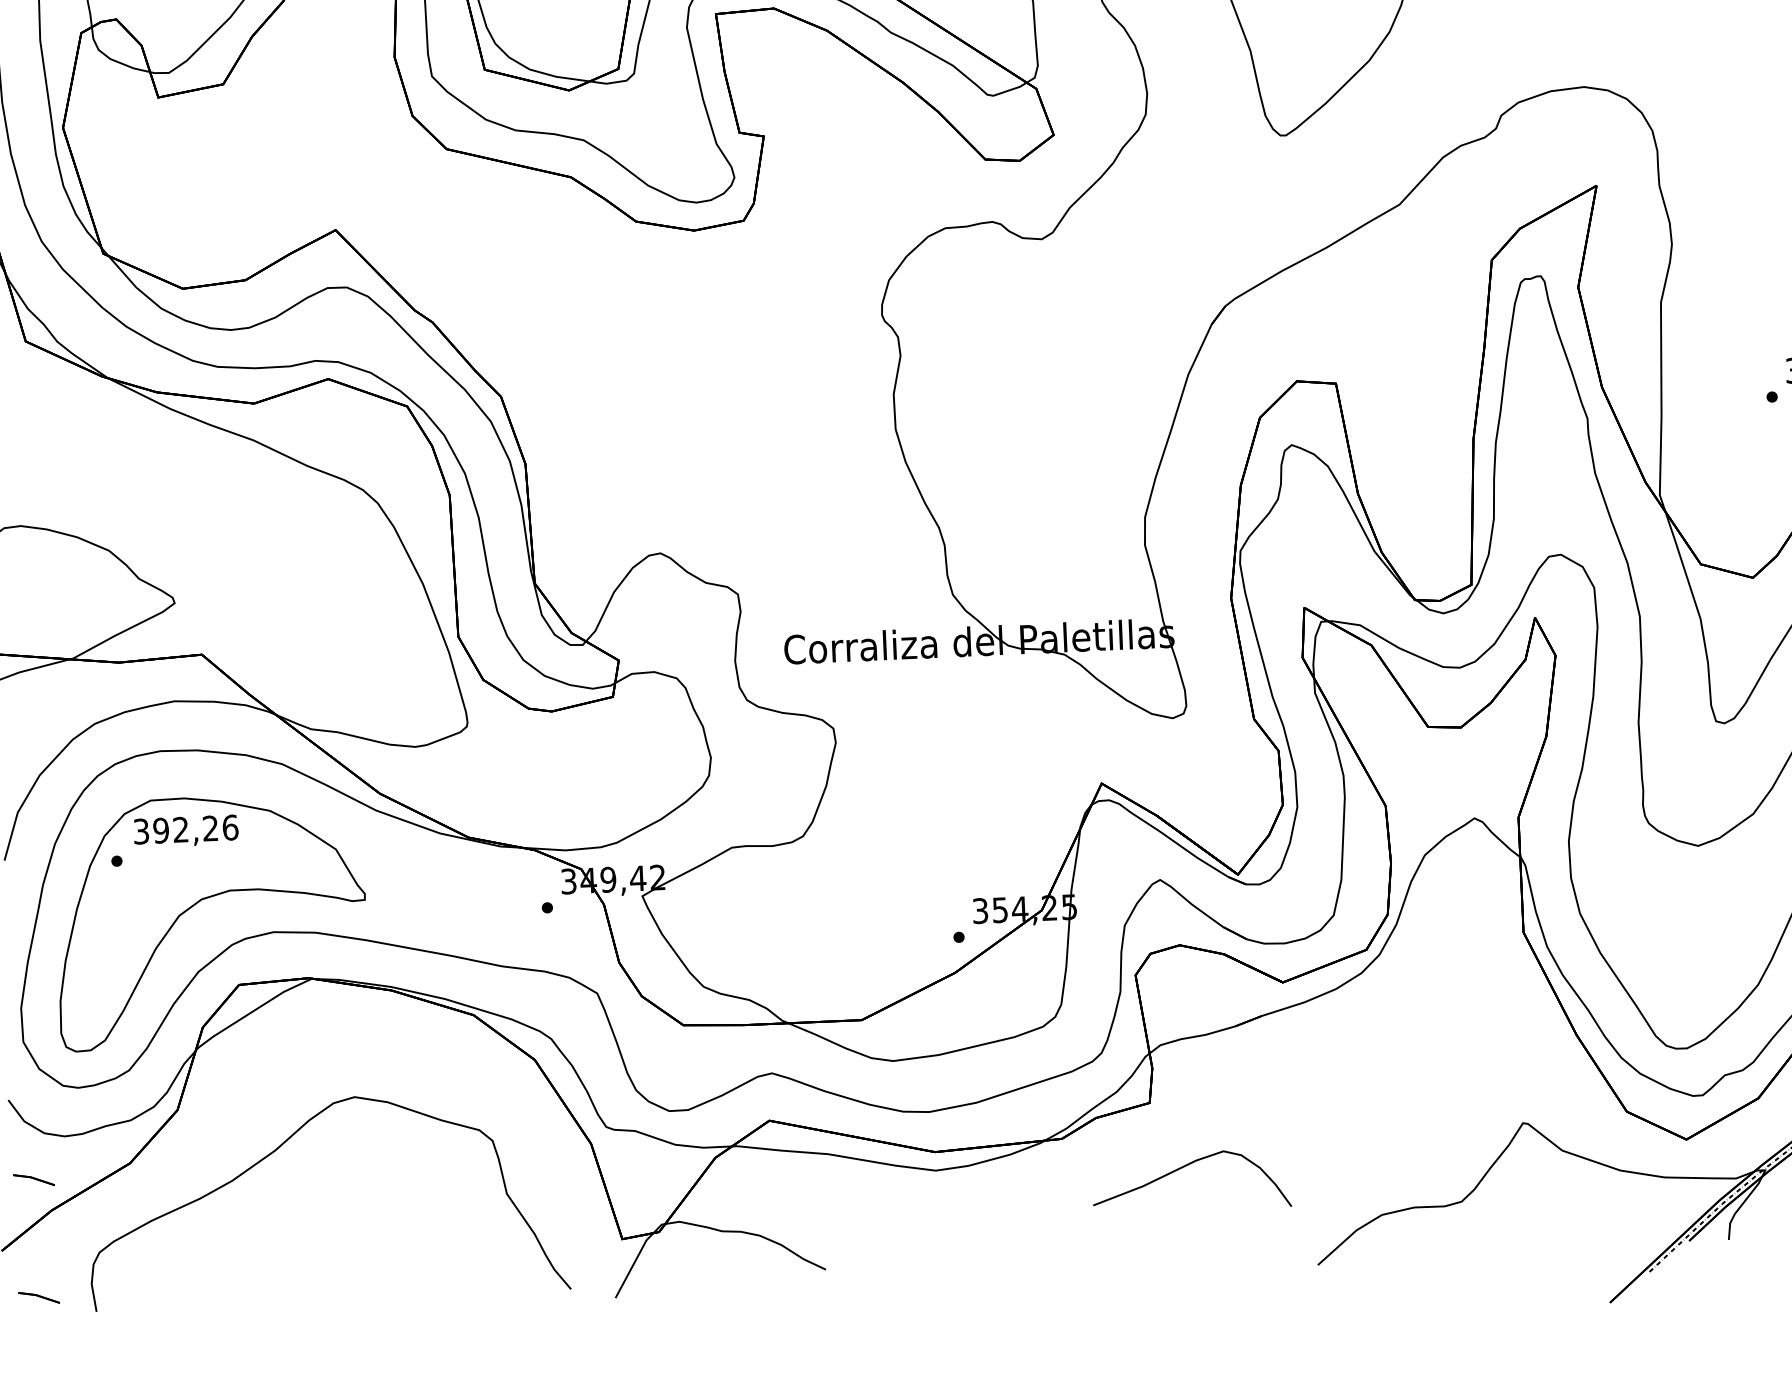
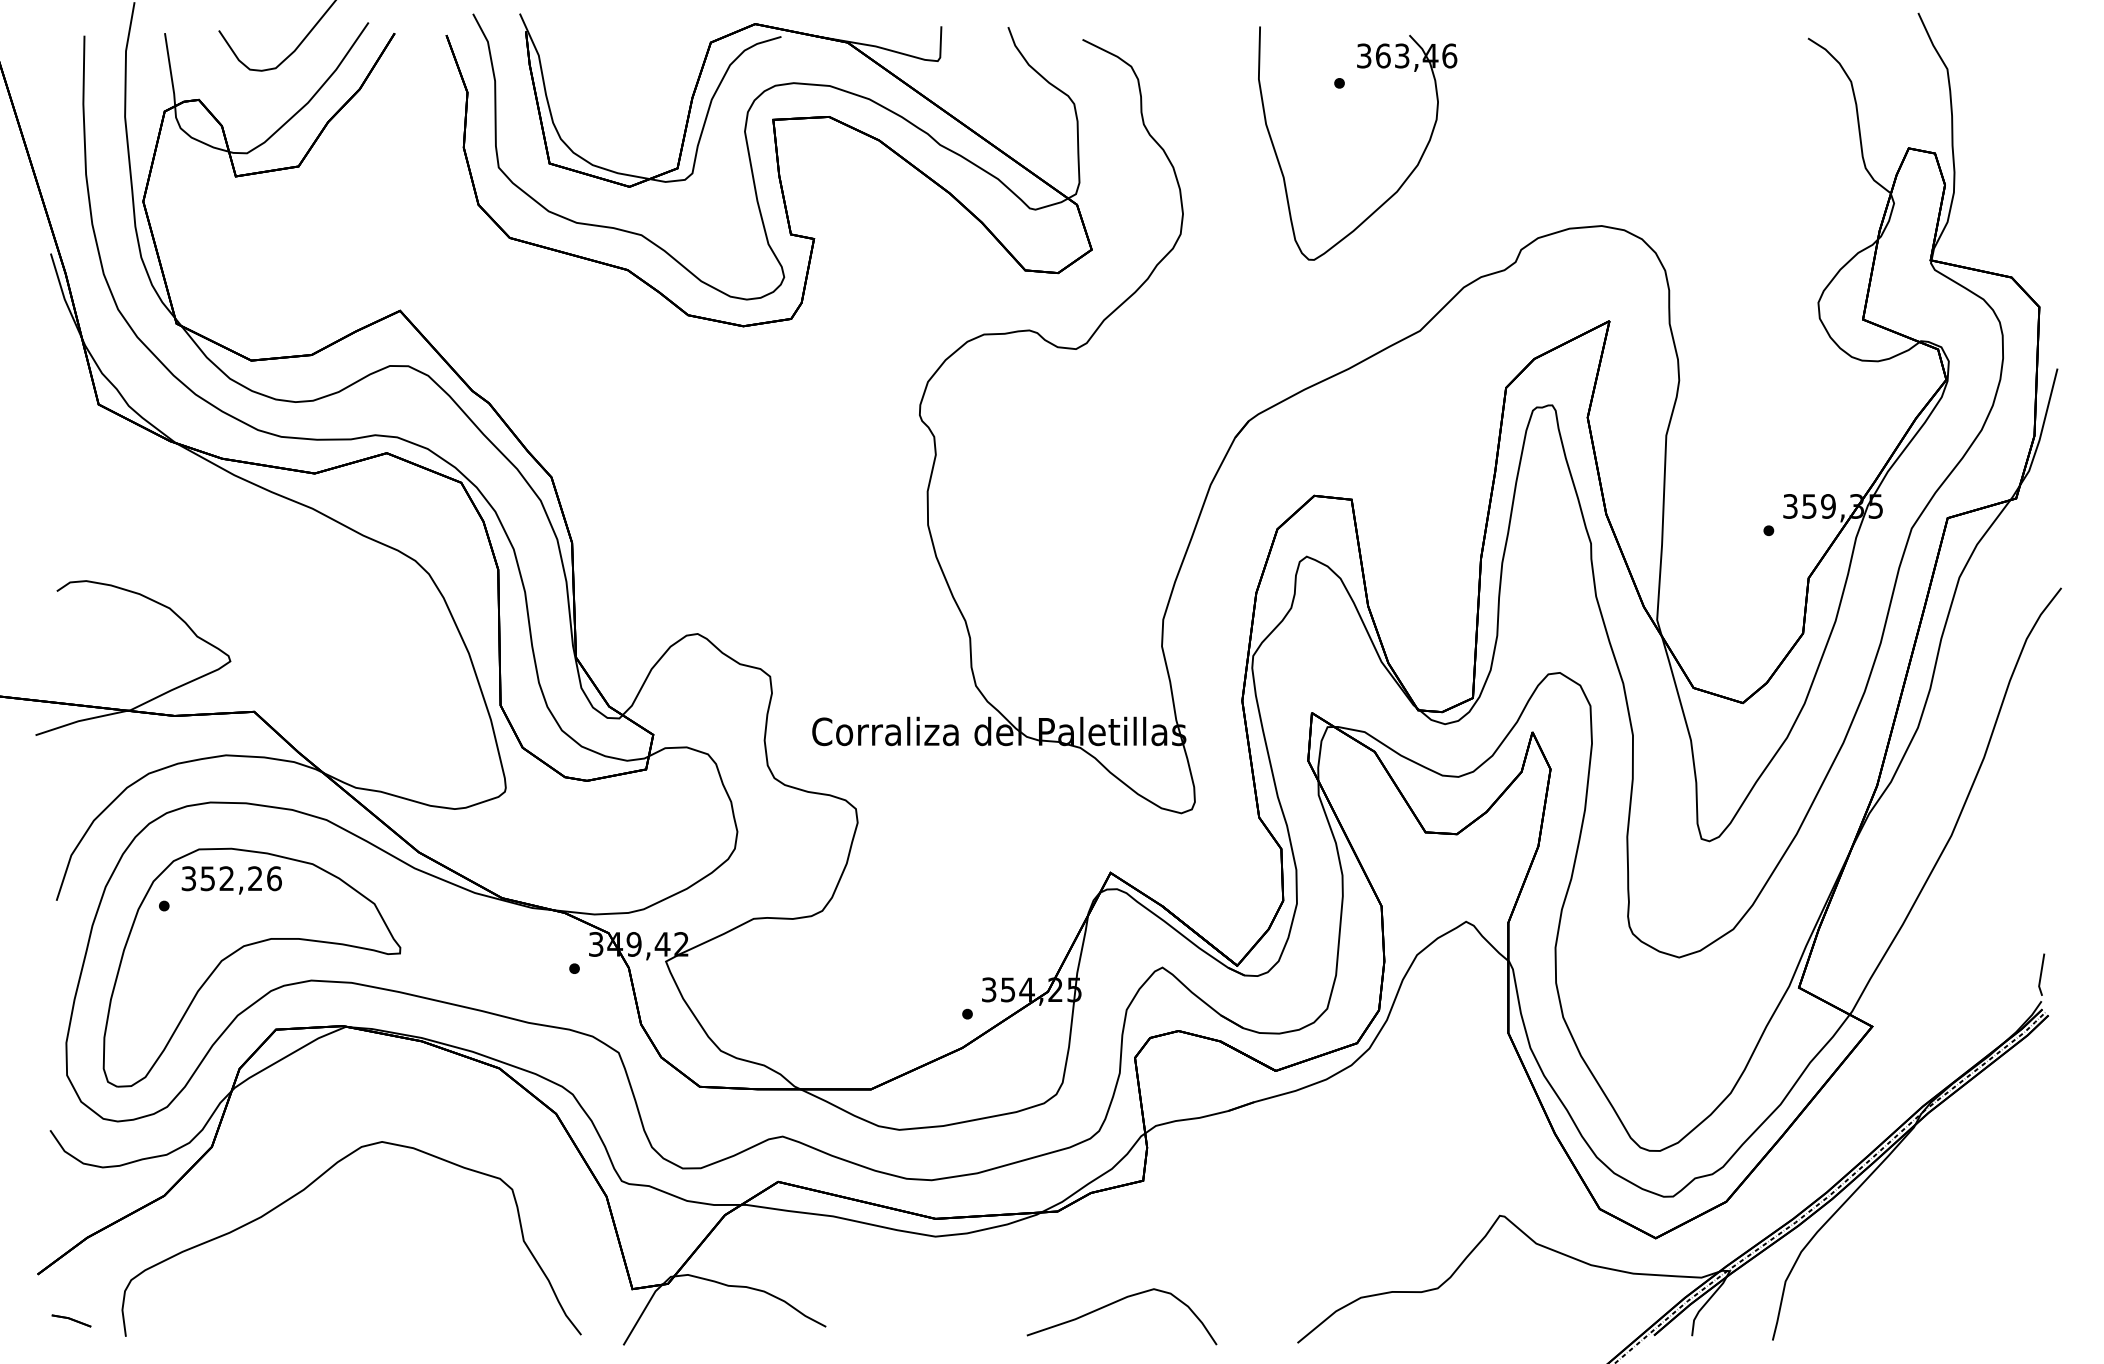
text: (160, 830) -> (207, 878), 392,26 -> 352,26
curve: (1186, 1166) -> (1117, 1302), moved
part: (33, 1179) -> (71, 1207), removed

